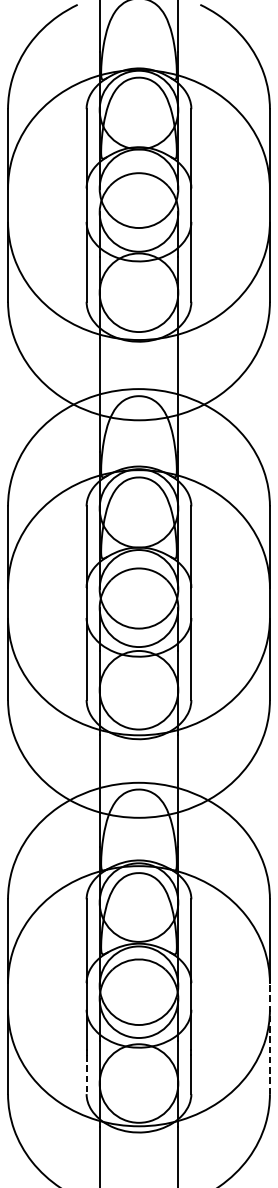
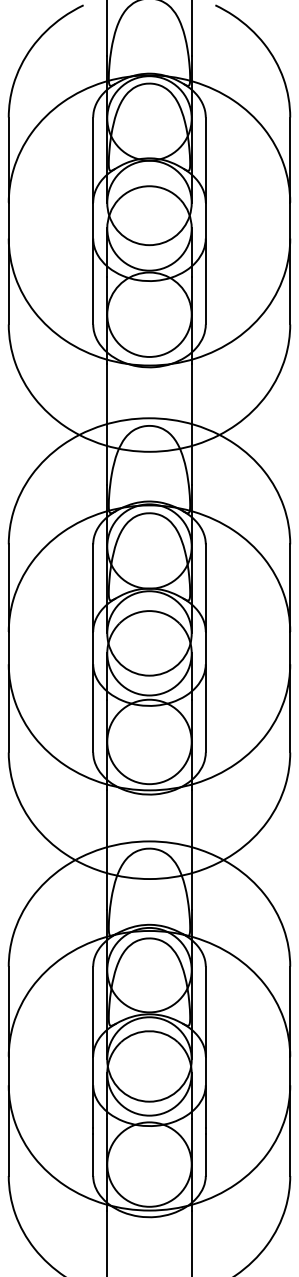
line: (270, 1038) -> (290, 1116), dashed -> solid
line: (86, 1075) -> (93, 1155), dashed -> solid

